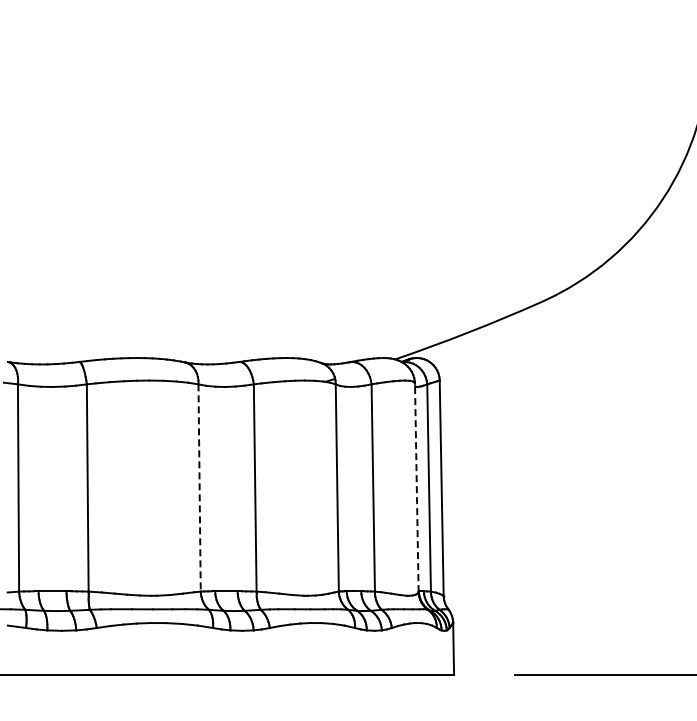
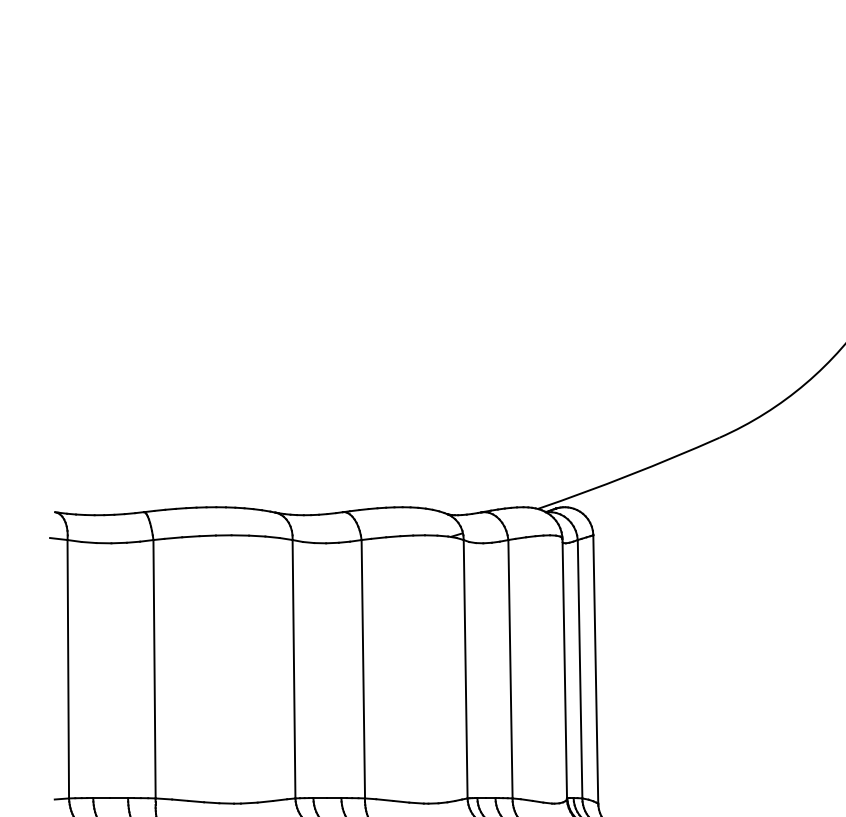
line: (199, 487) -> (293, 668), dashed -> solid
line: (416, 487) -> (564, 668), dashed -> solid

